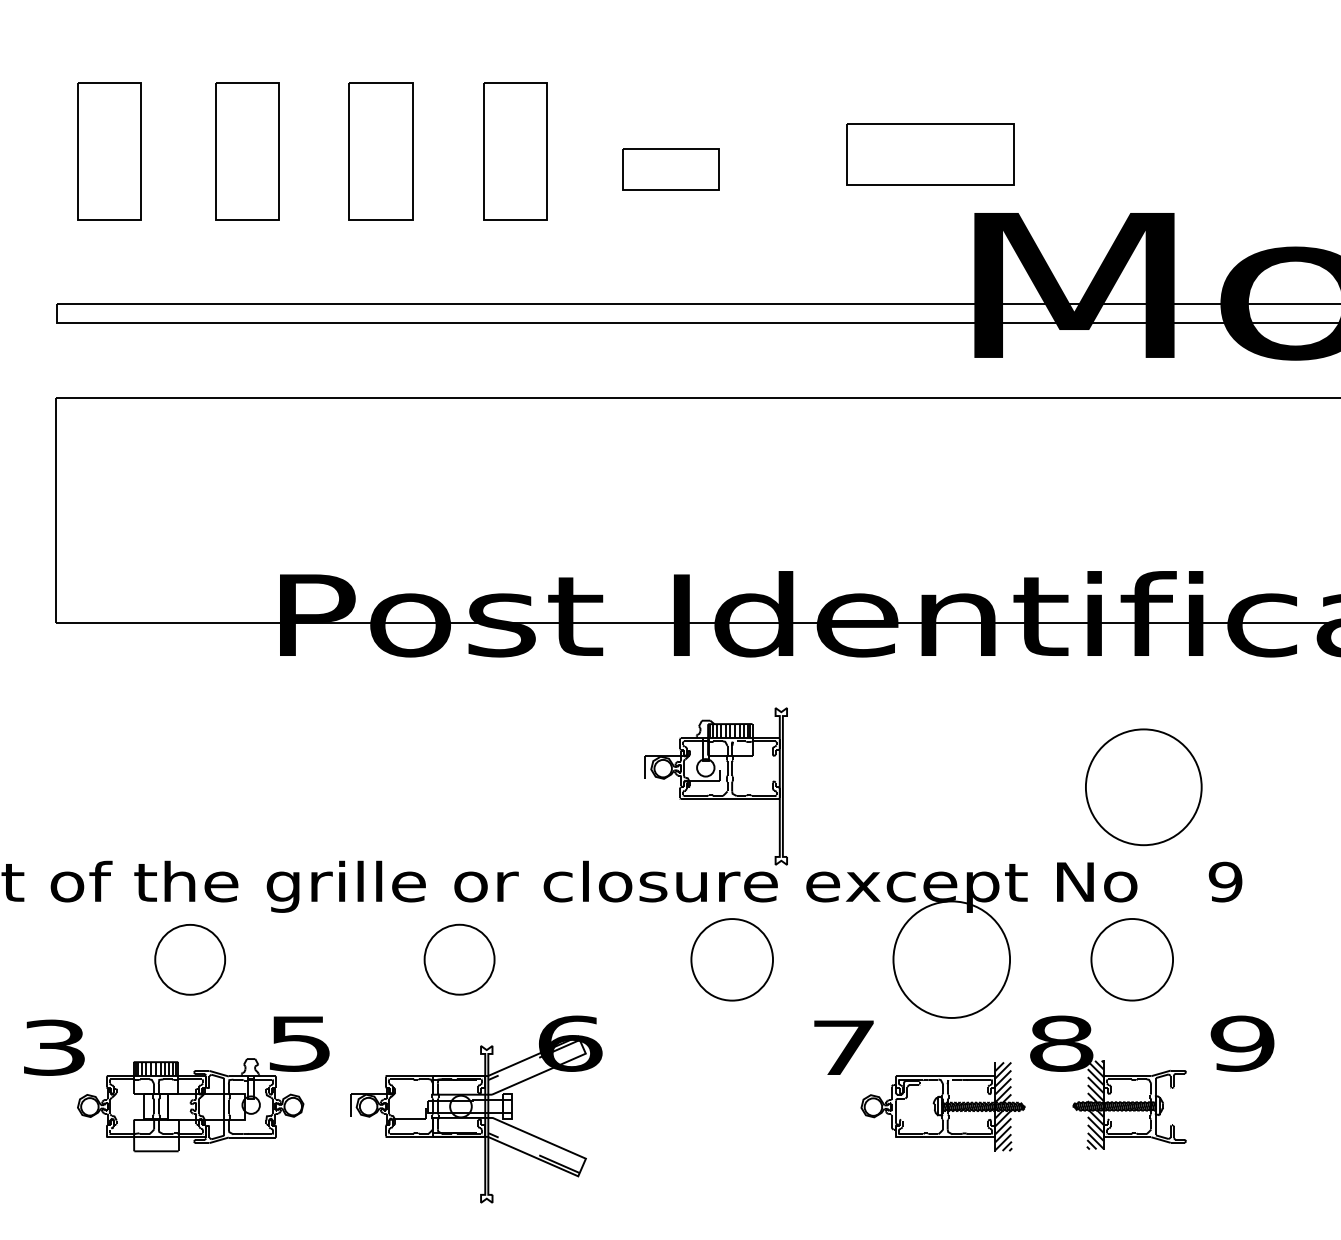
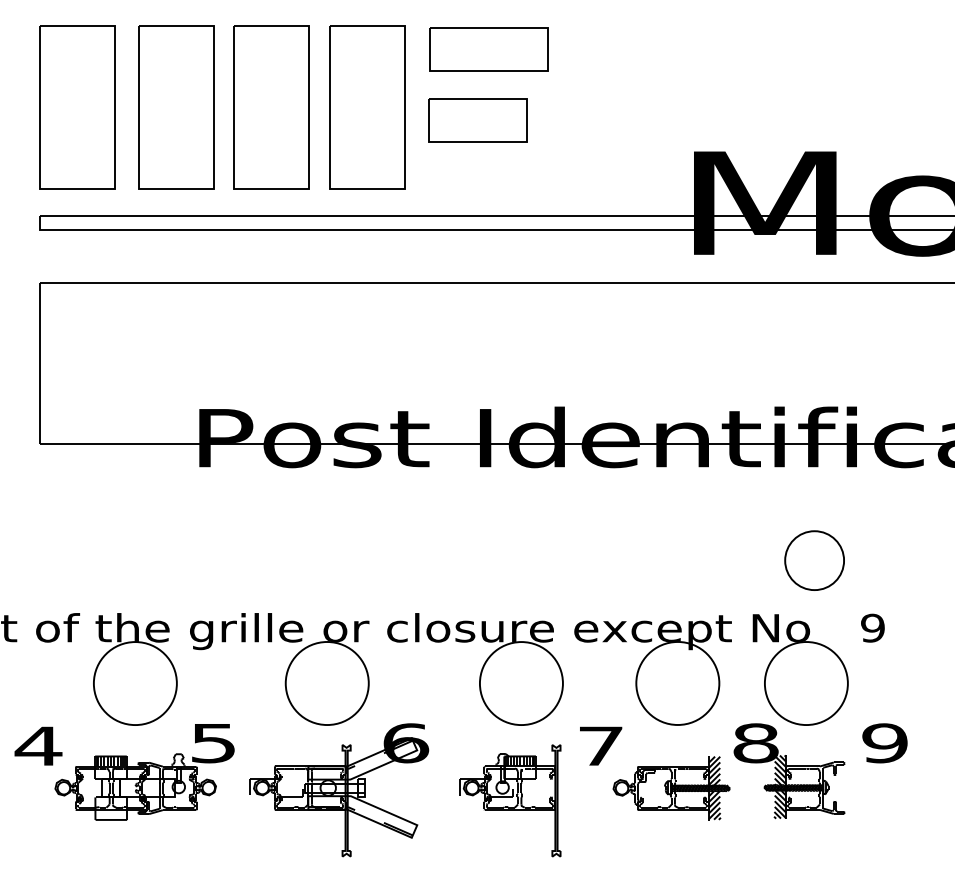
part: (109, 151) -> (77, 107), size x1.67
part: (247, 151) -> (176, 107), size x1.67
part: (380, 151) -> (270, 107), size x1.67
part: (515, 151) -> (367, 107), size x1.67
part: (930, 154) -> (488, 49), moved
part: (670, 169) -> (477, 120), size x1.43
part: (715, 786) -> (509, 800), moved
circle: (1143, 786) -> (814, 560), size x0.71
circle: (189, 959) -> (134, 683), size x1.67
circle: (459, 959) -> (327, 683), size x1.67
circle: (731, 959) -> (520, 683), size x1.43
circle: (1131, 959) -> (805, 683), size x1.43
text: (53, 1047) -> (38, 746), 3 -> 4

